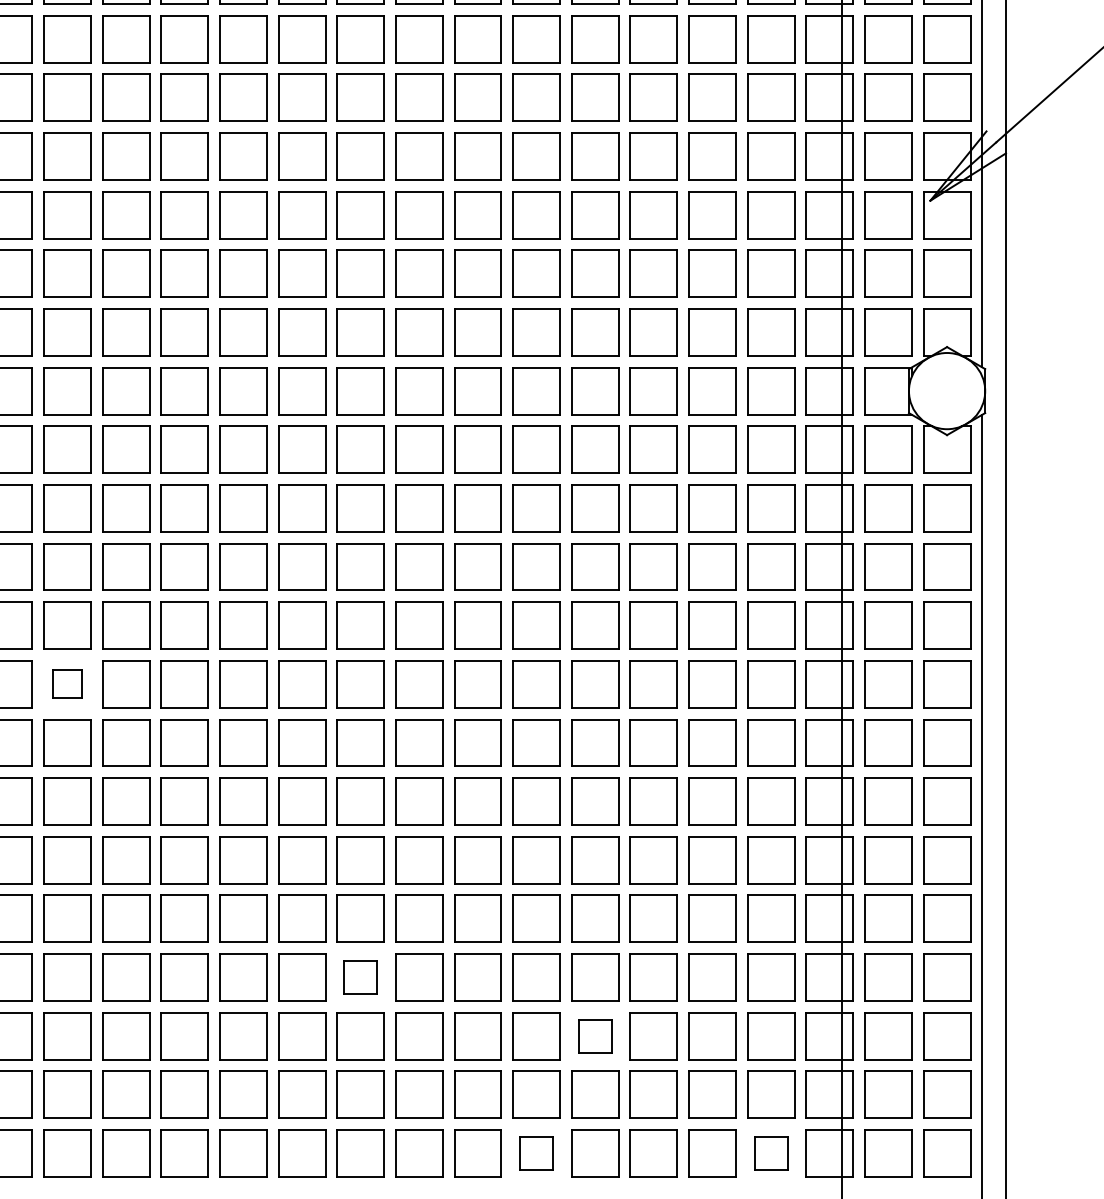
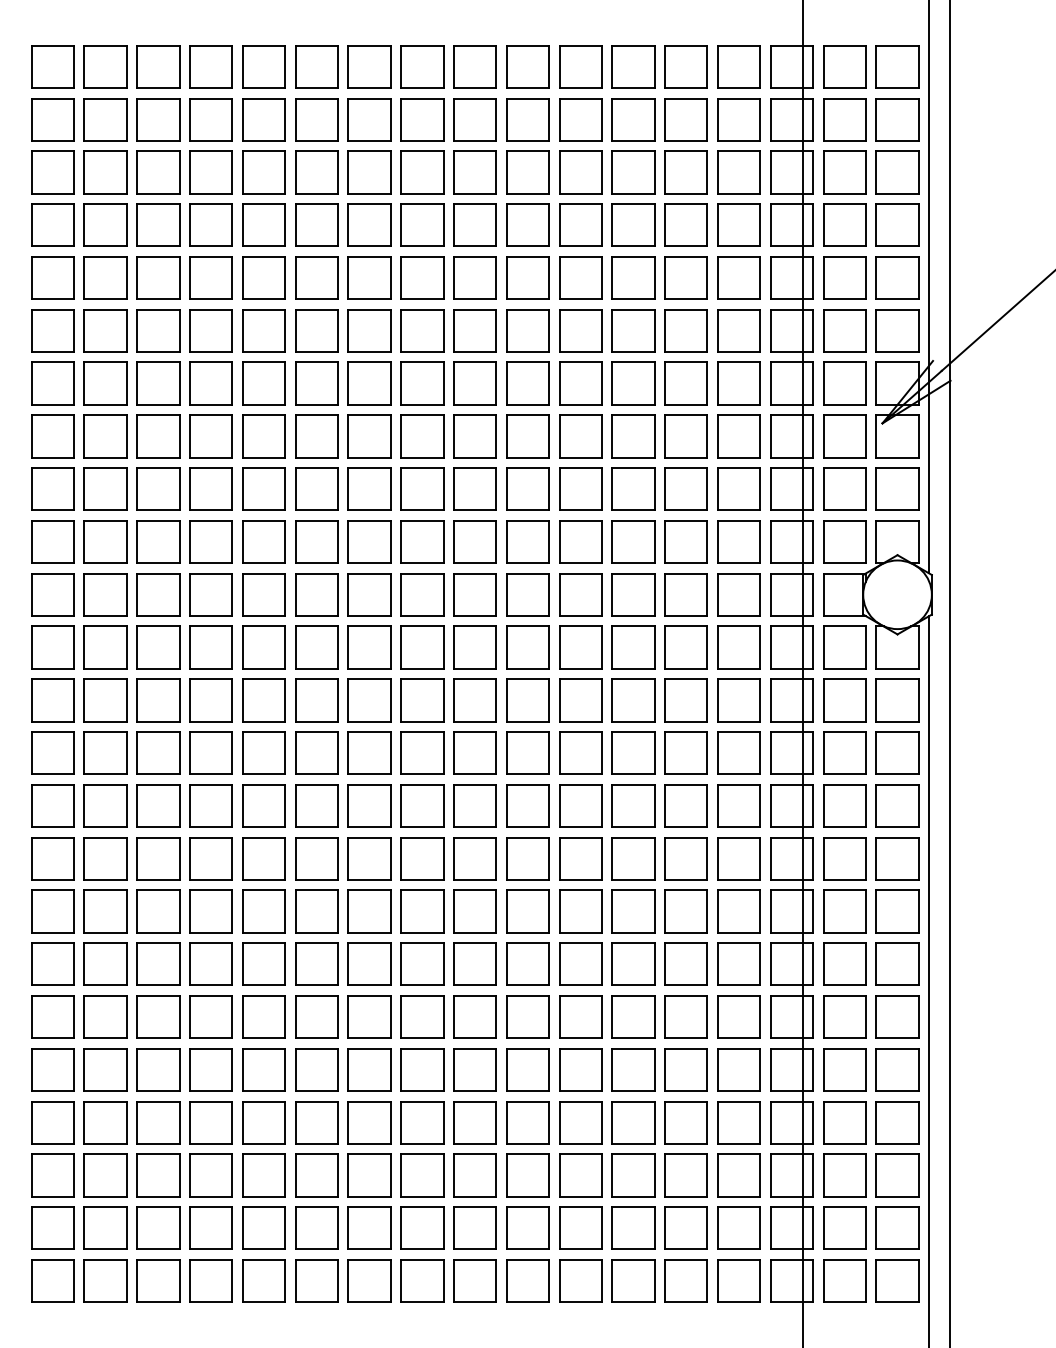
part: (67, 684) -> (105, 858), size x1.67
part: (360, 977) -> (369, 1122), size x1.43
part: (594, 1036) -> (580, 1175), size x1.43
part: (536, 1152) -> (527, 1280), size x1.43
part: (770, 1152) -> (738, 1280), size x1.43

